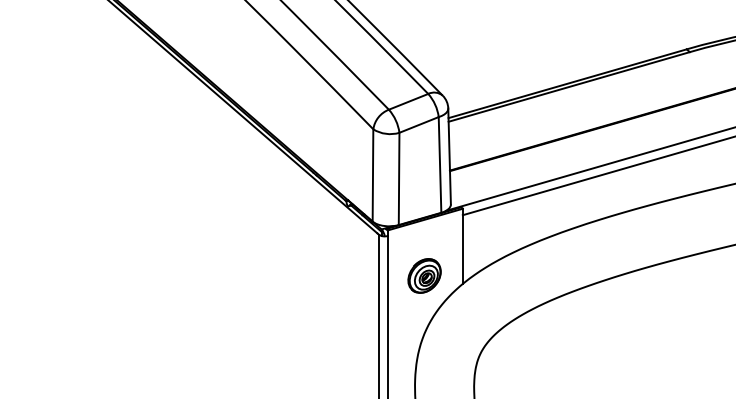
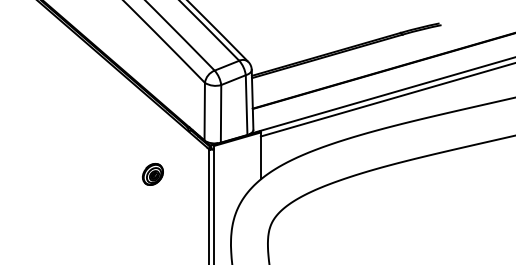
part: (423, 276) -> (152, 174), moved

